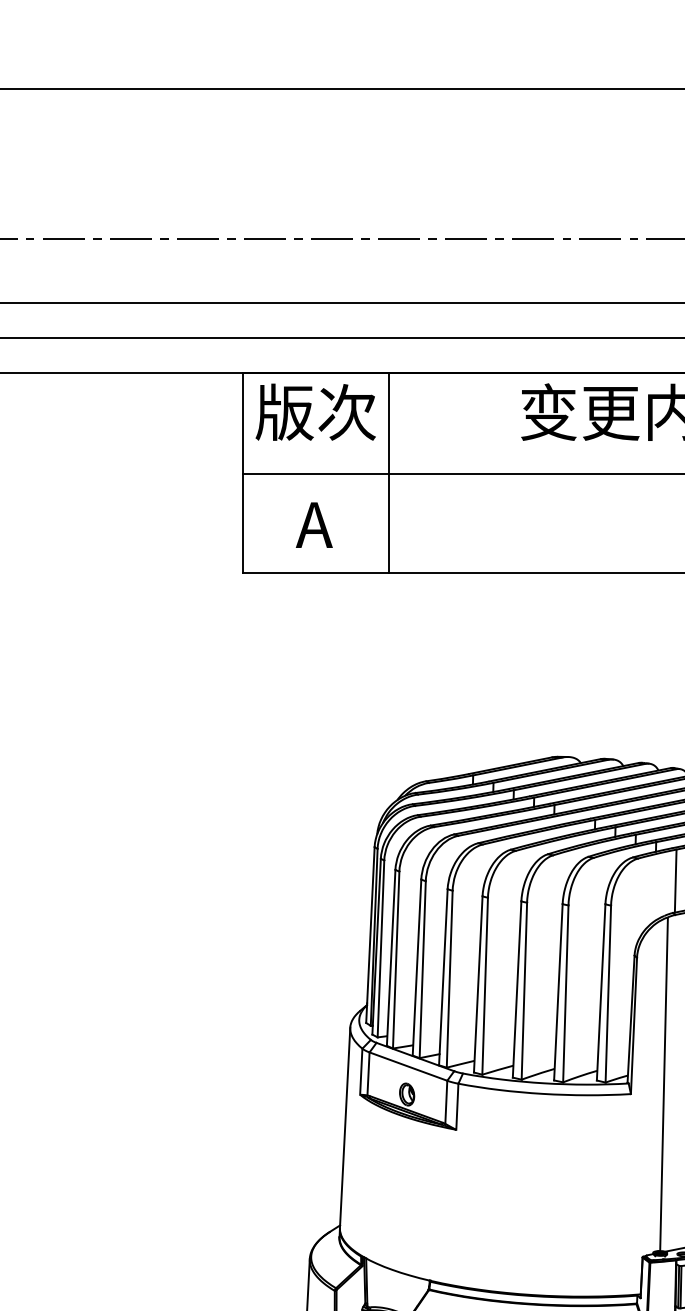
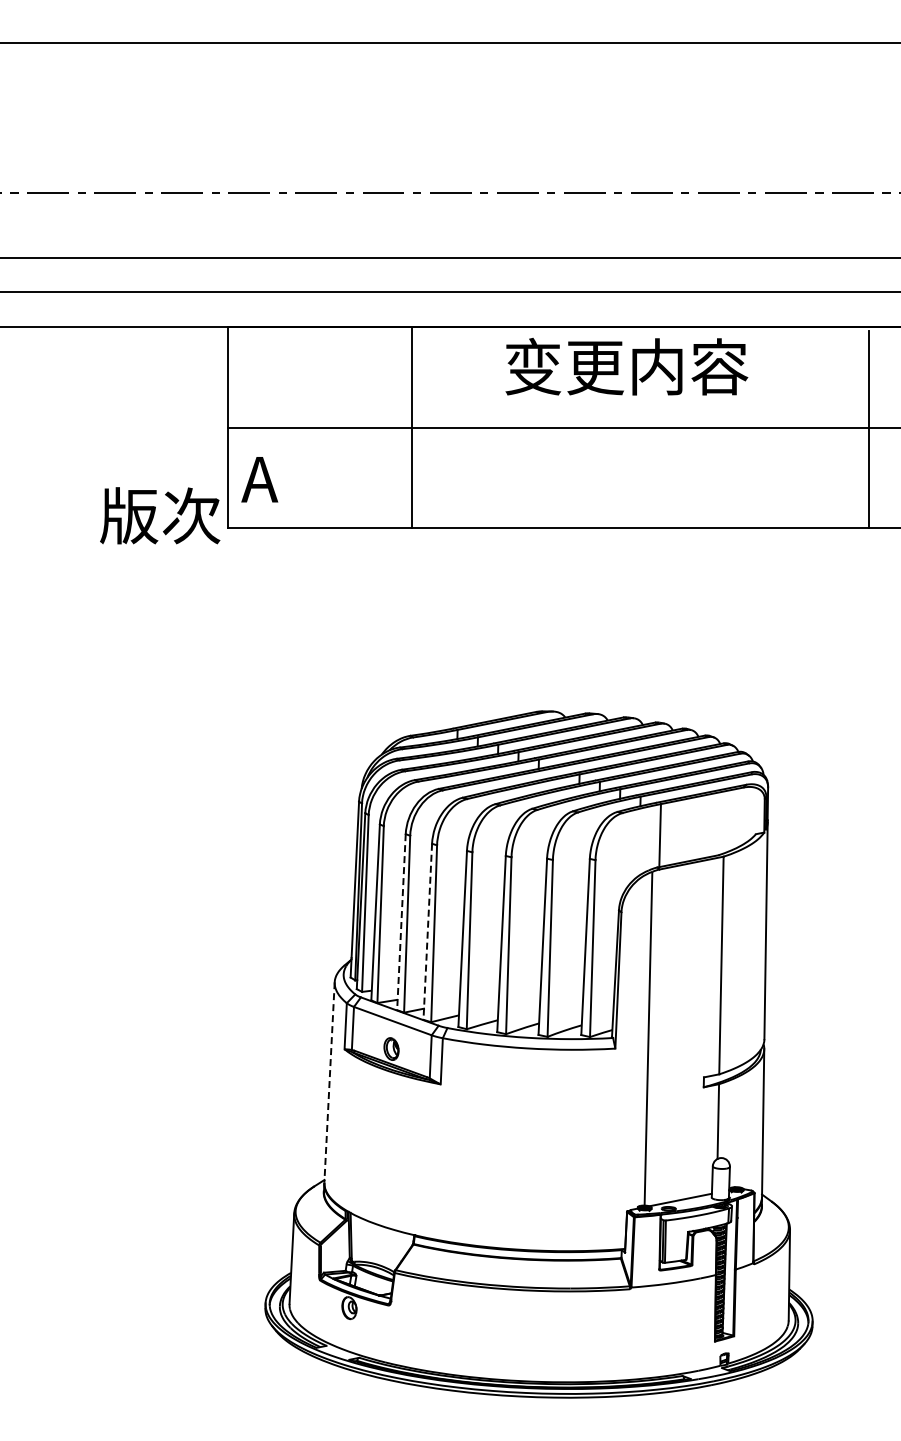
text: (316, 411) -> (160, 515), moved
line: (389, 472) -> (411, 427), moved
text: (314, 524) -> (259, 479), moved
line: (417, 967) -> (401, 922), solid -> dashed
line: (443, 977) -> (427, 932), solid -> dashed
line: (345, 1127) -> (329, 1082), solid -> dashed

